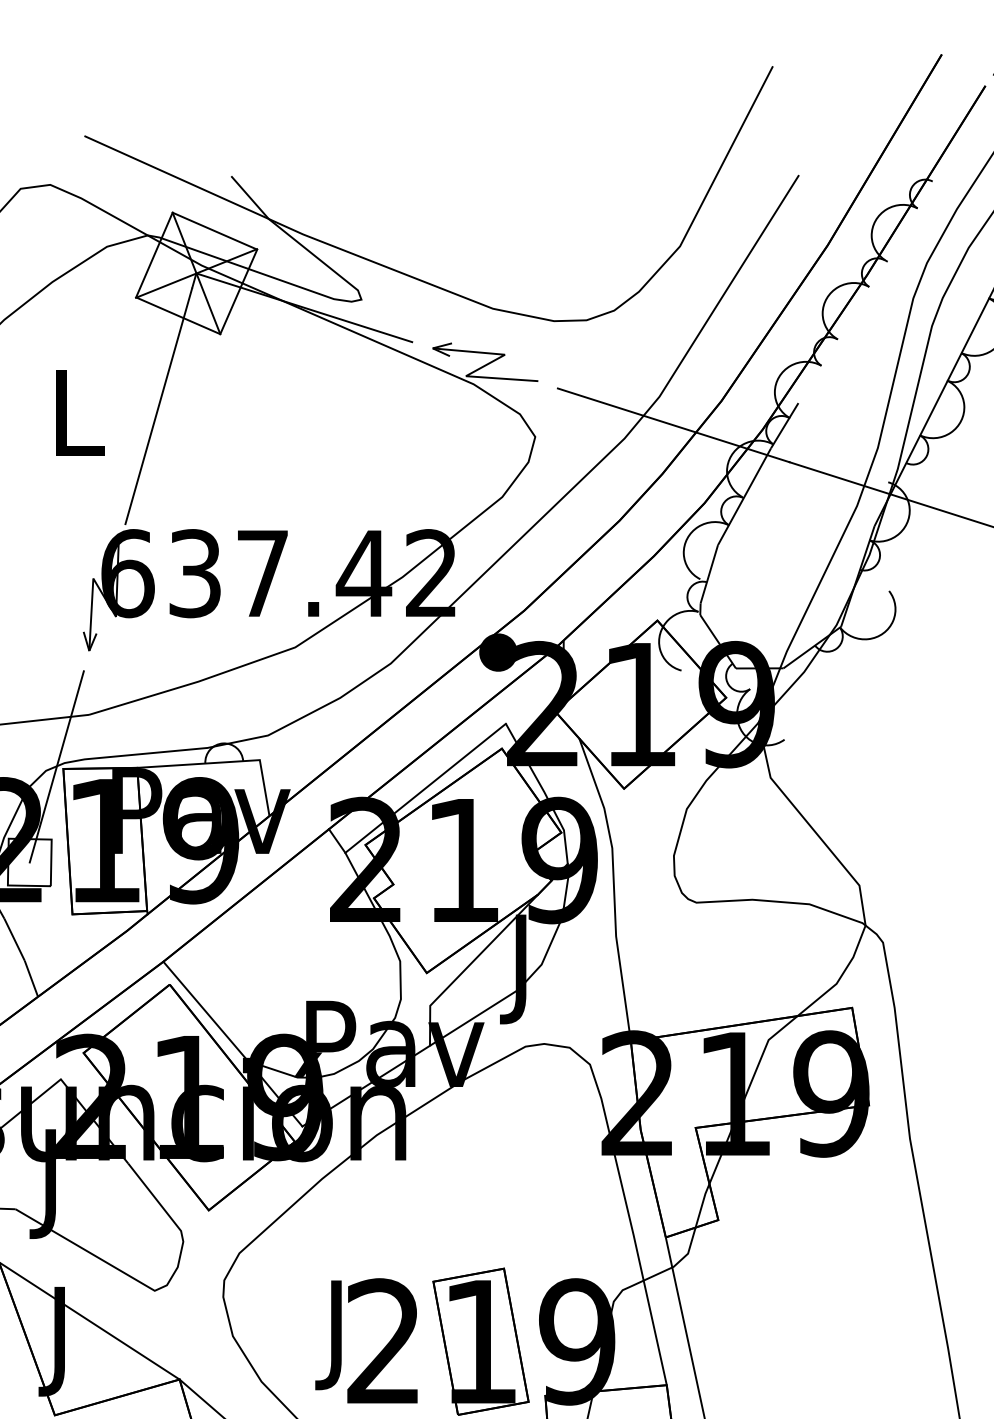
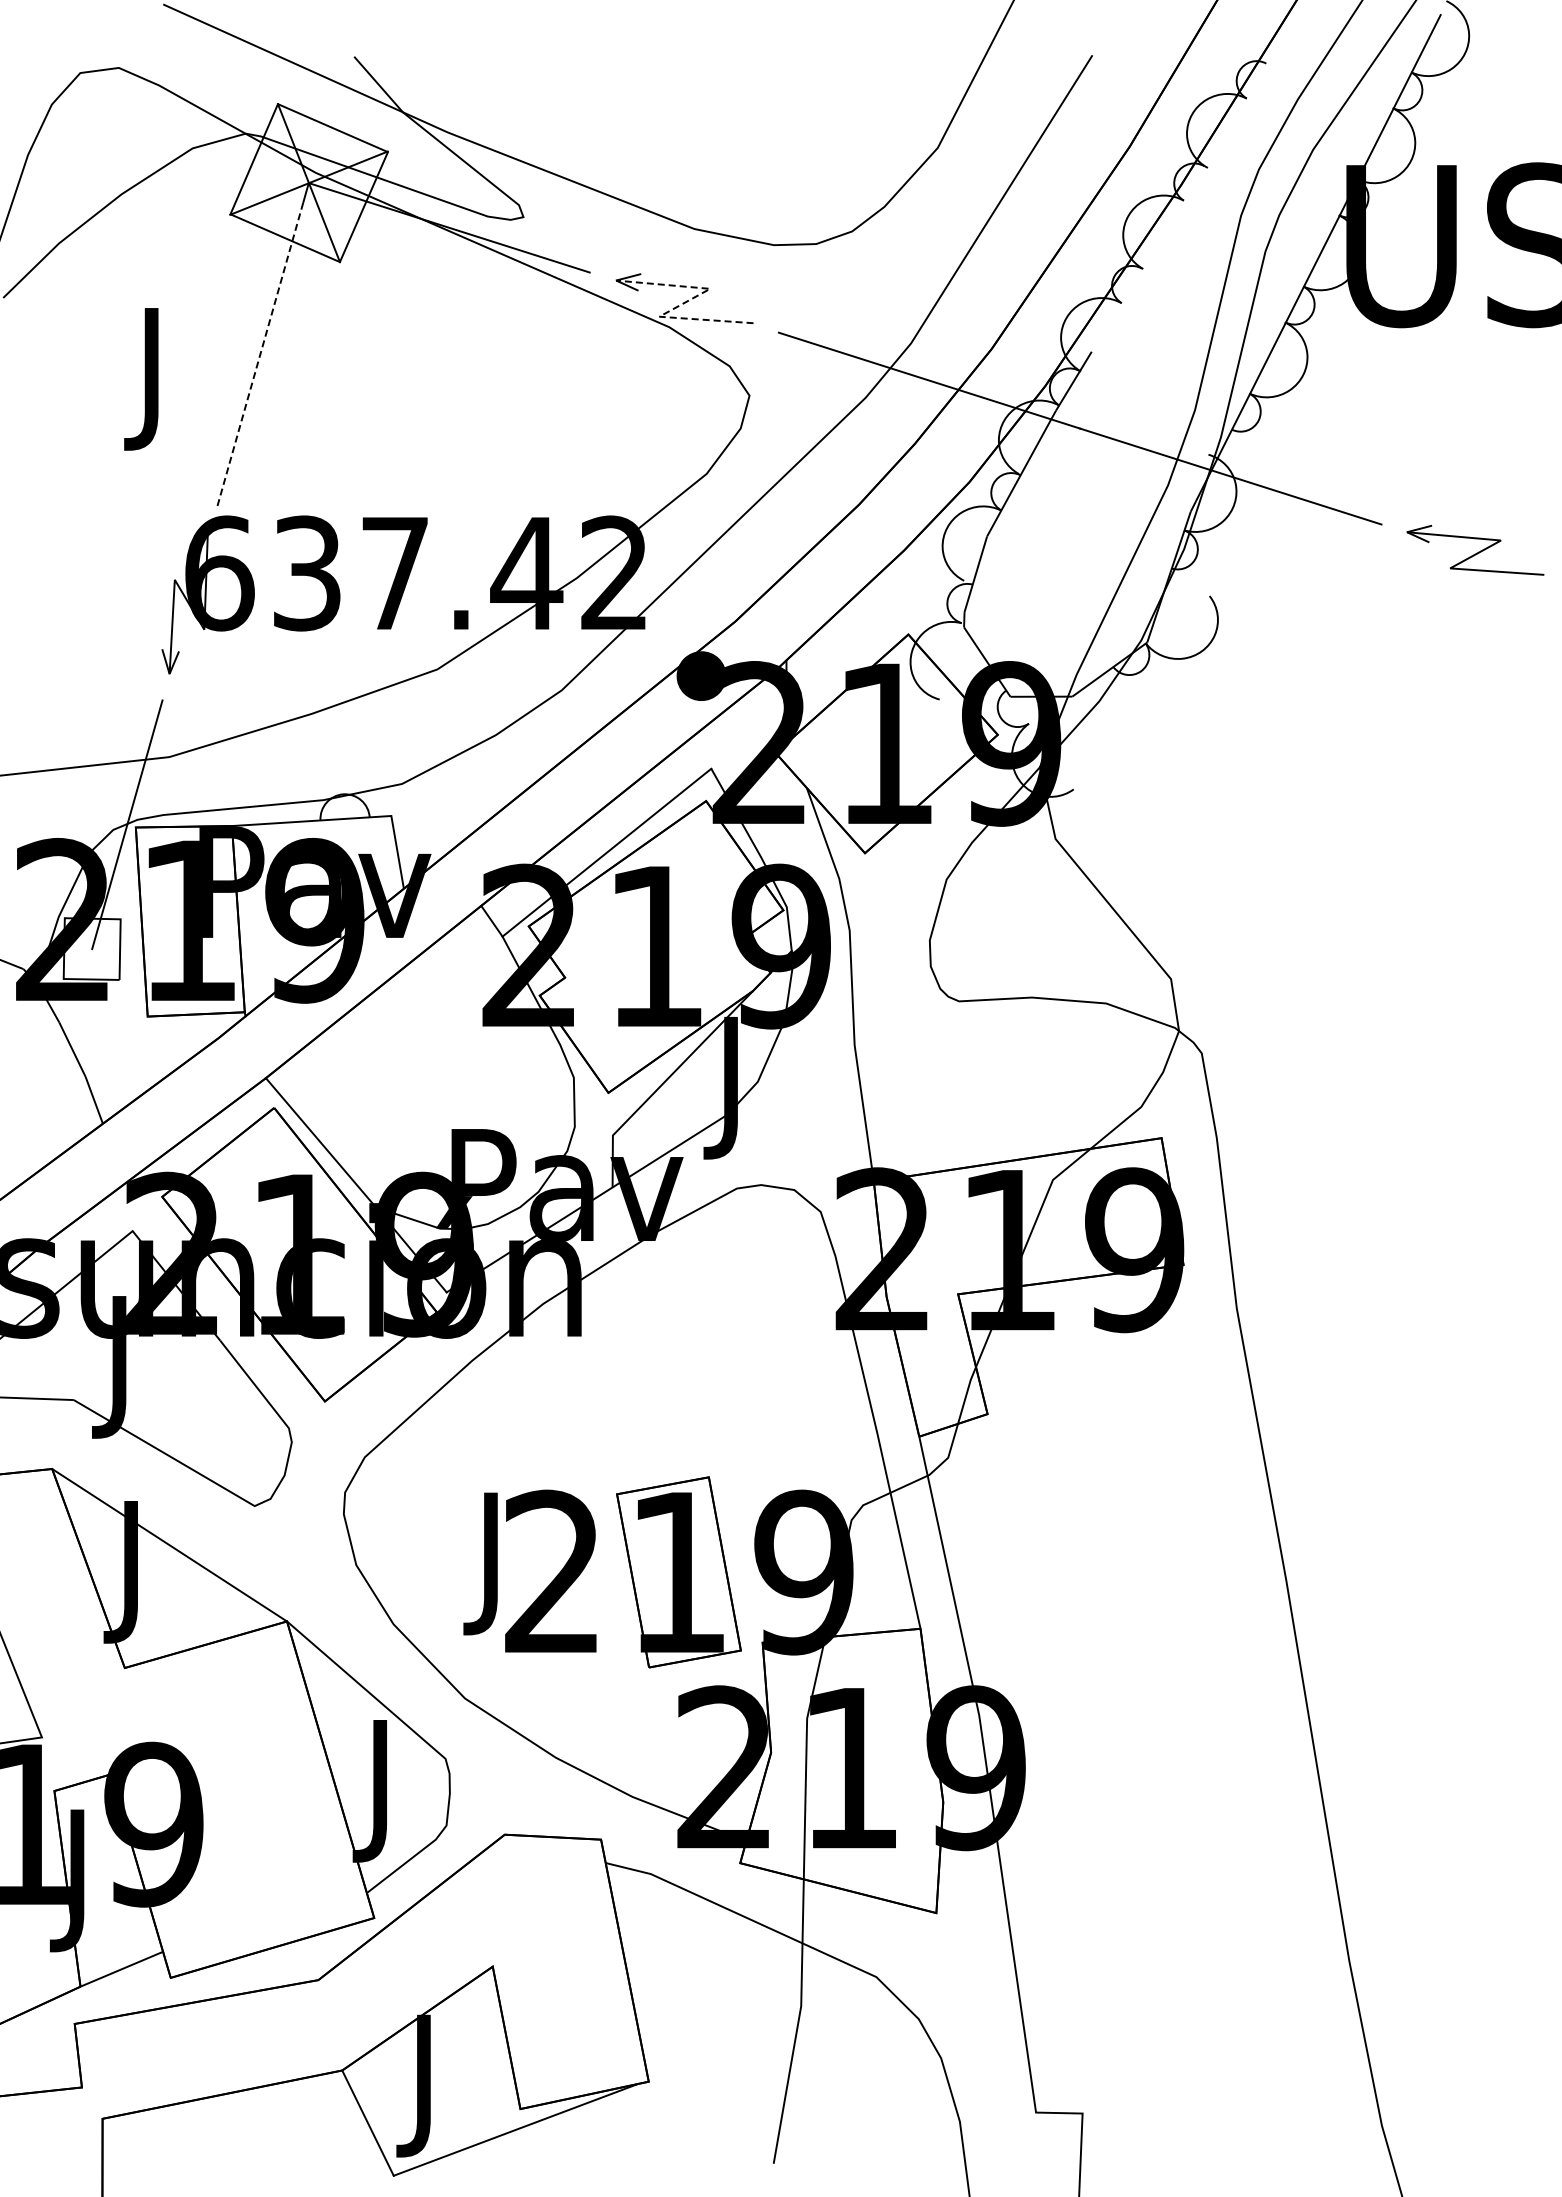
line: (485, 365) -> (684, 302), solid -> dashed
line: (158, 406) -> (259, 356), solid -> dashed
text: (79, 424) -> (156, 379), L -> J

